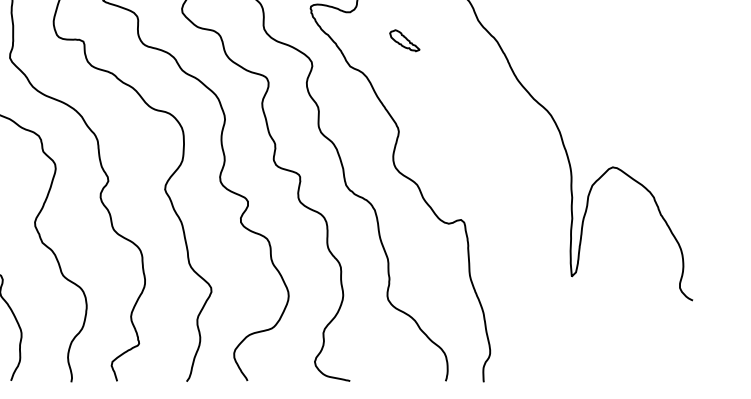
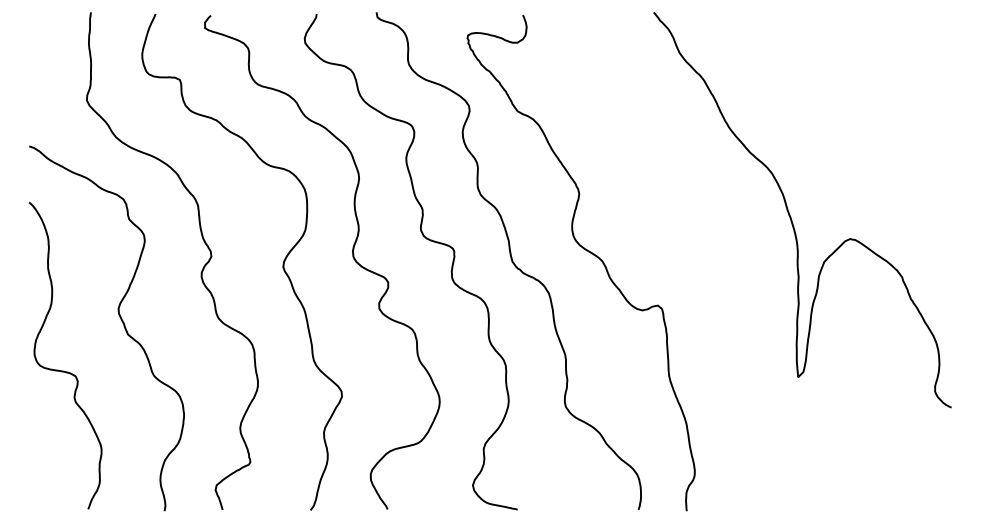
part: (404, 40) -> (586, 78), removed

